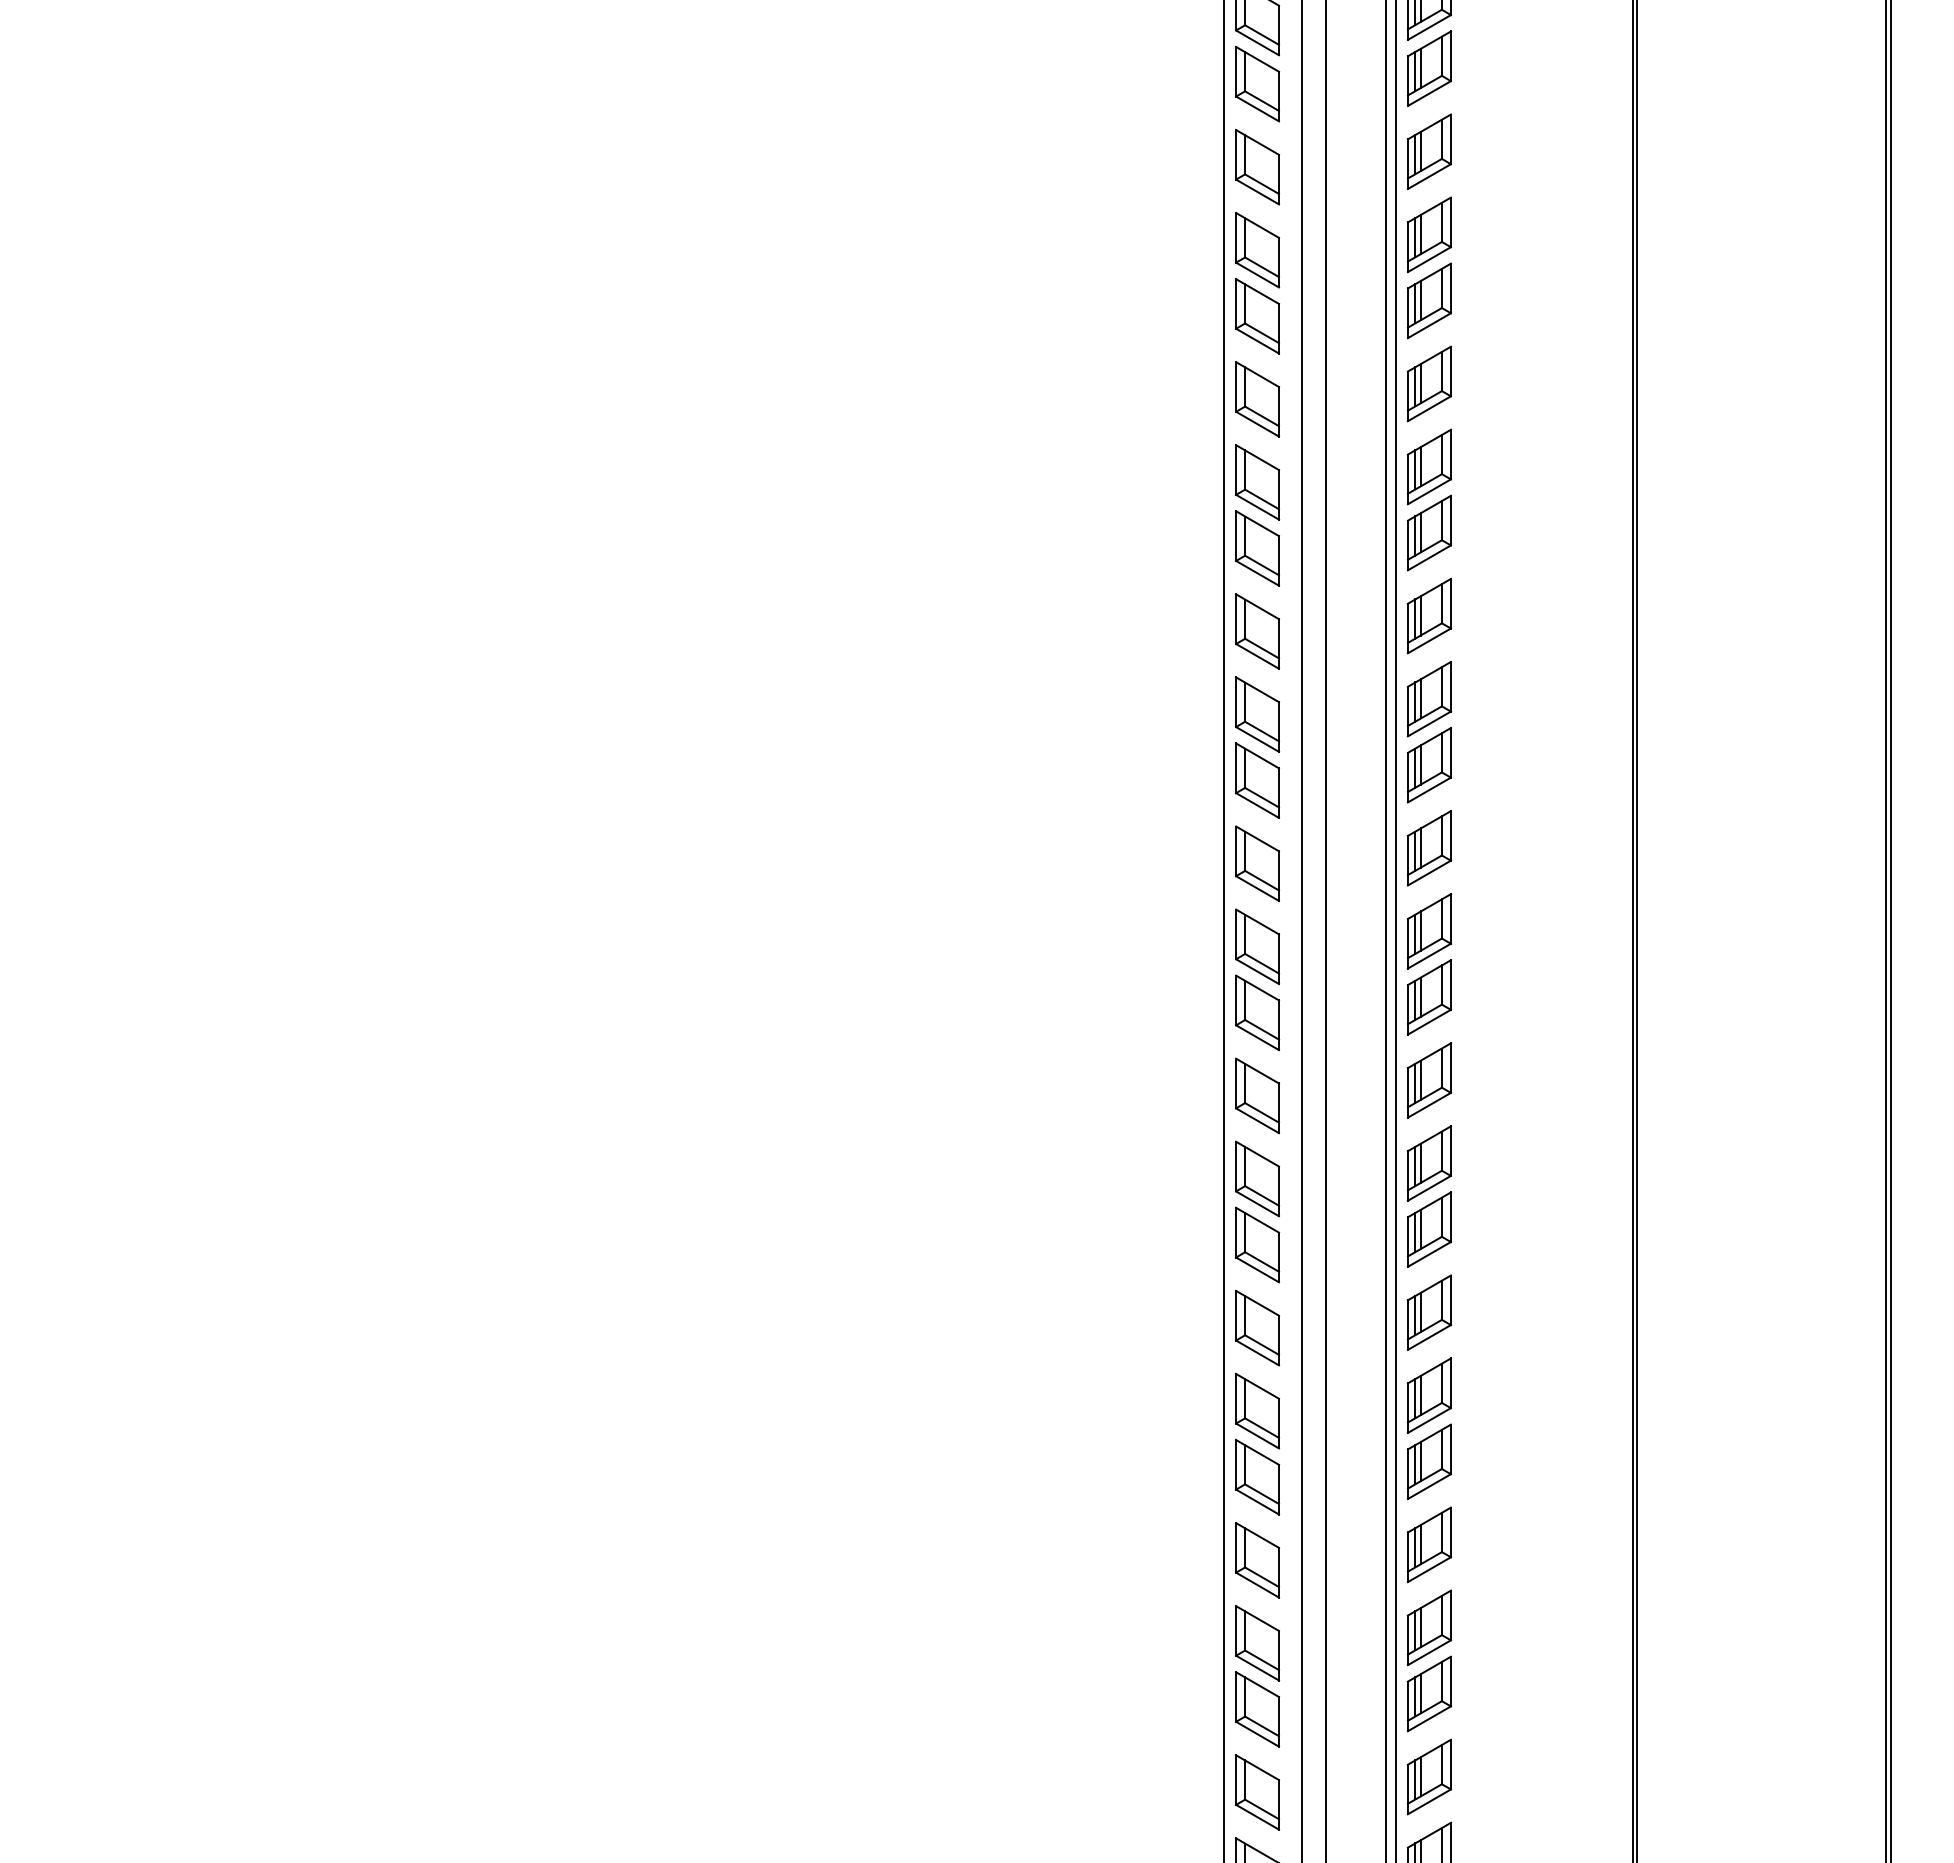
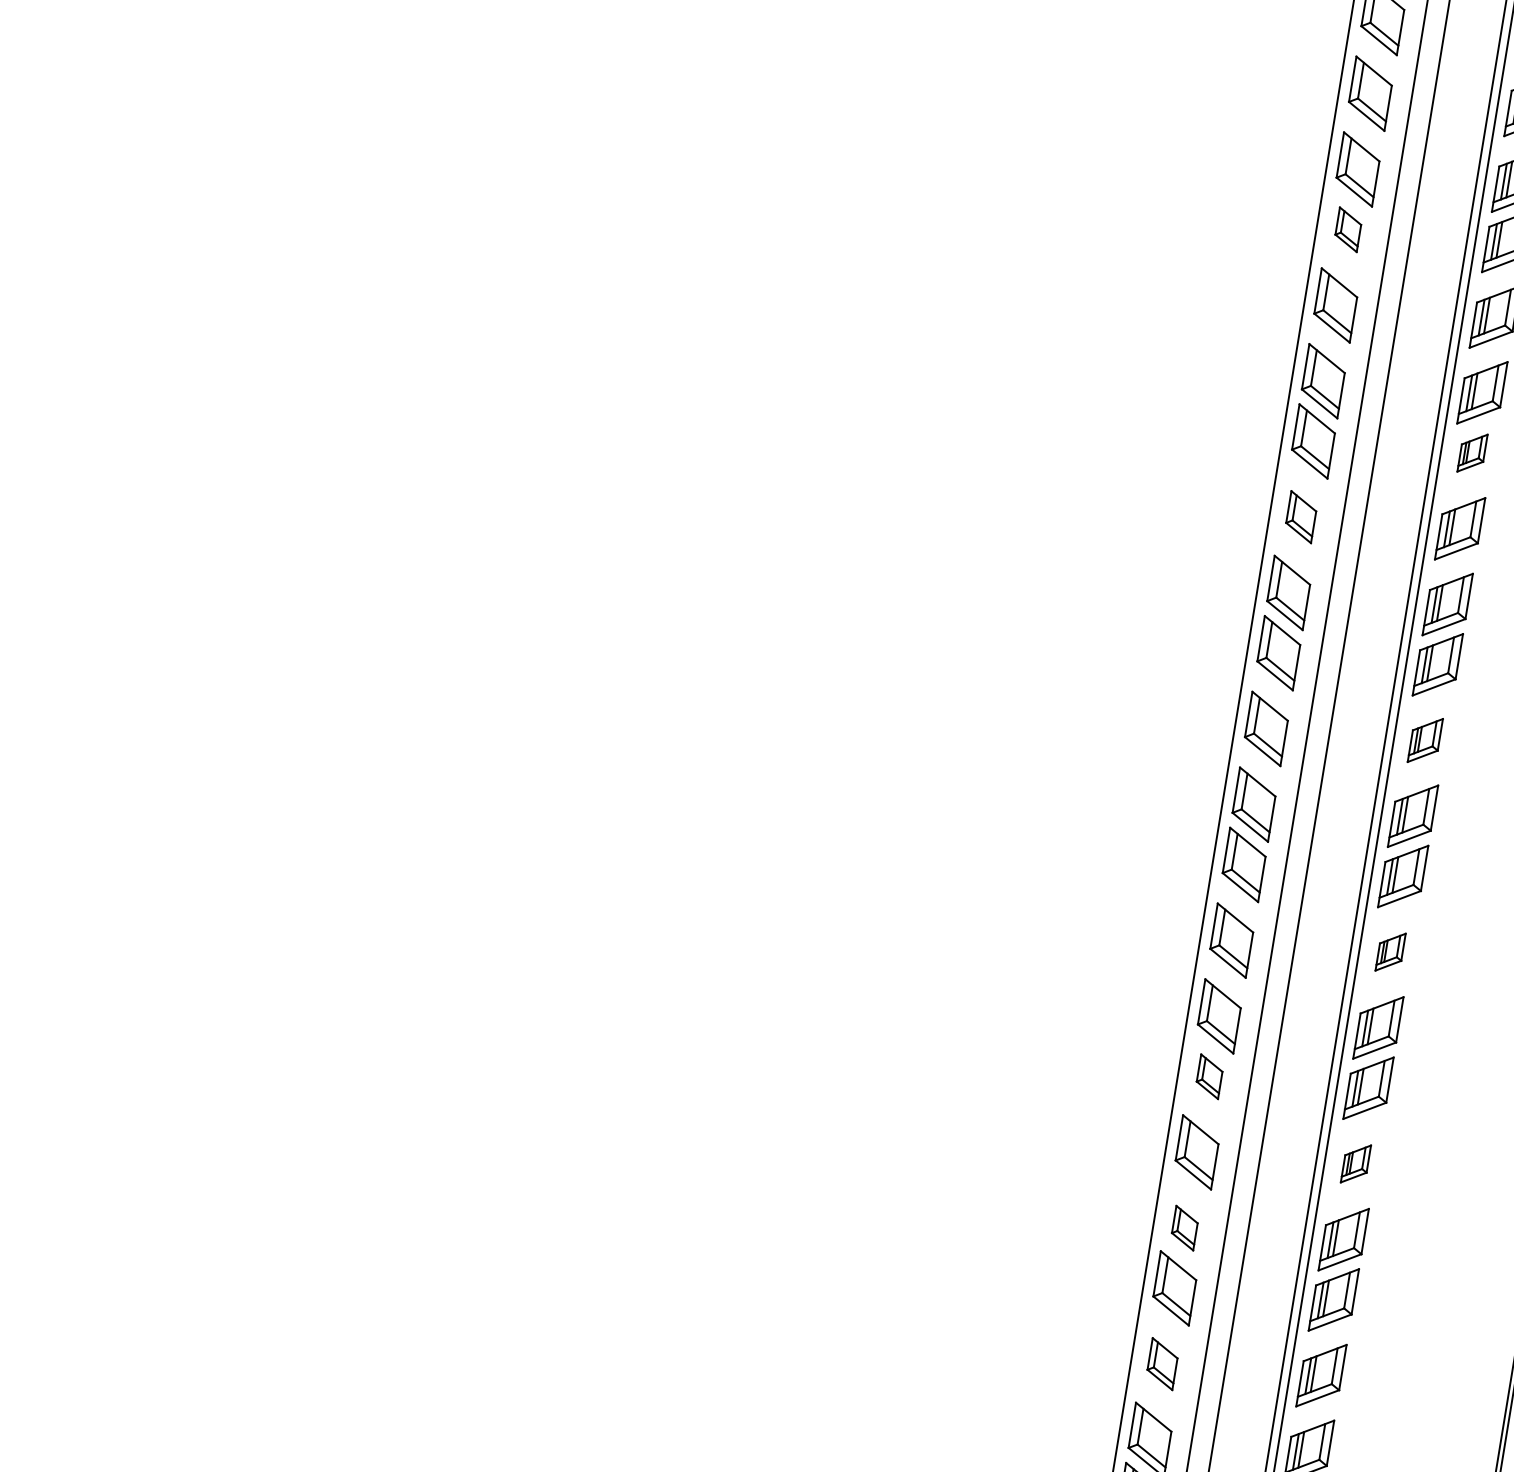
part: (1257, 548) -> (1348, 229), size x0.6
part: (1429, 765) -> (1472, 453), size x0.6
part: (1257, 863) -> (1301, 516), size x0.7
part: (1428, 1080) -> (1424, 740), size x0.7
part: (1428, 1312) -> (1389, 951), size x0.6
part: (1257, 1477) -> (1209, 1076), size x0.6
part: (1428, 1544) -> (1355, 1163), size x0.6
part: (1257, 1643) -> (1184, 1228), size x0.6
part: (1257, 1792) -> (1162, 1364), size x0.7

